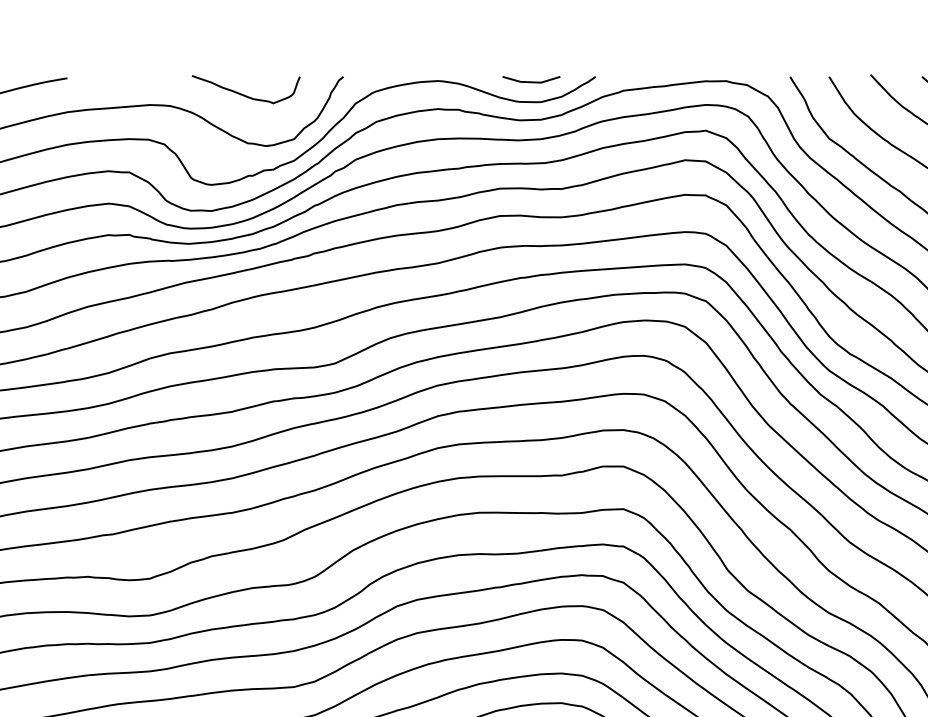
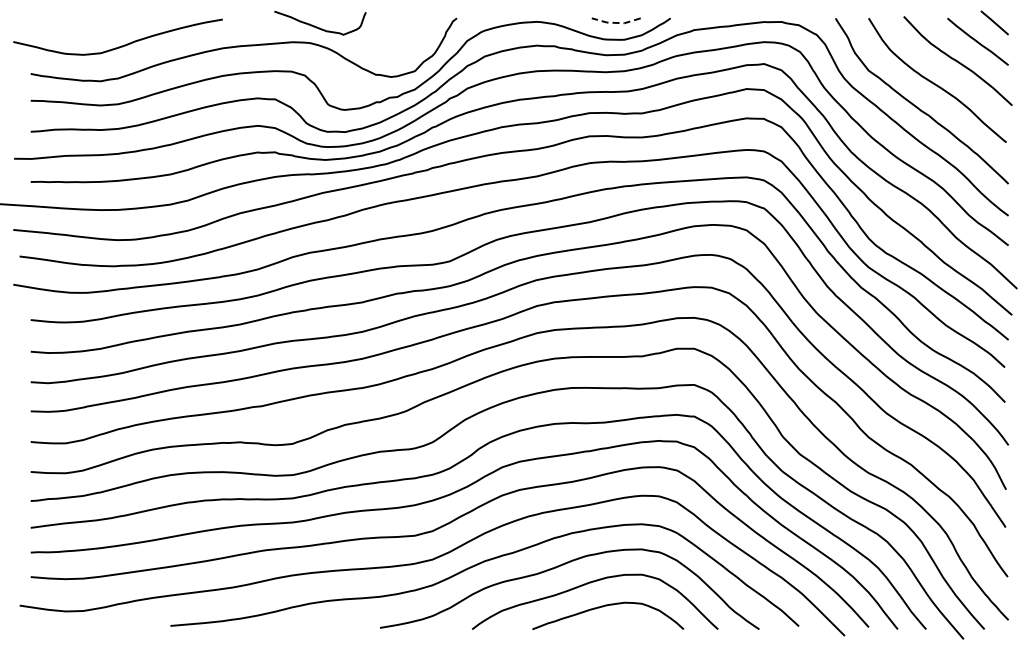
line: (531, 81) -> (616, 22), solid -> dashed
curve: (242, 93) -> (317, 26), moved

